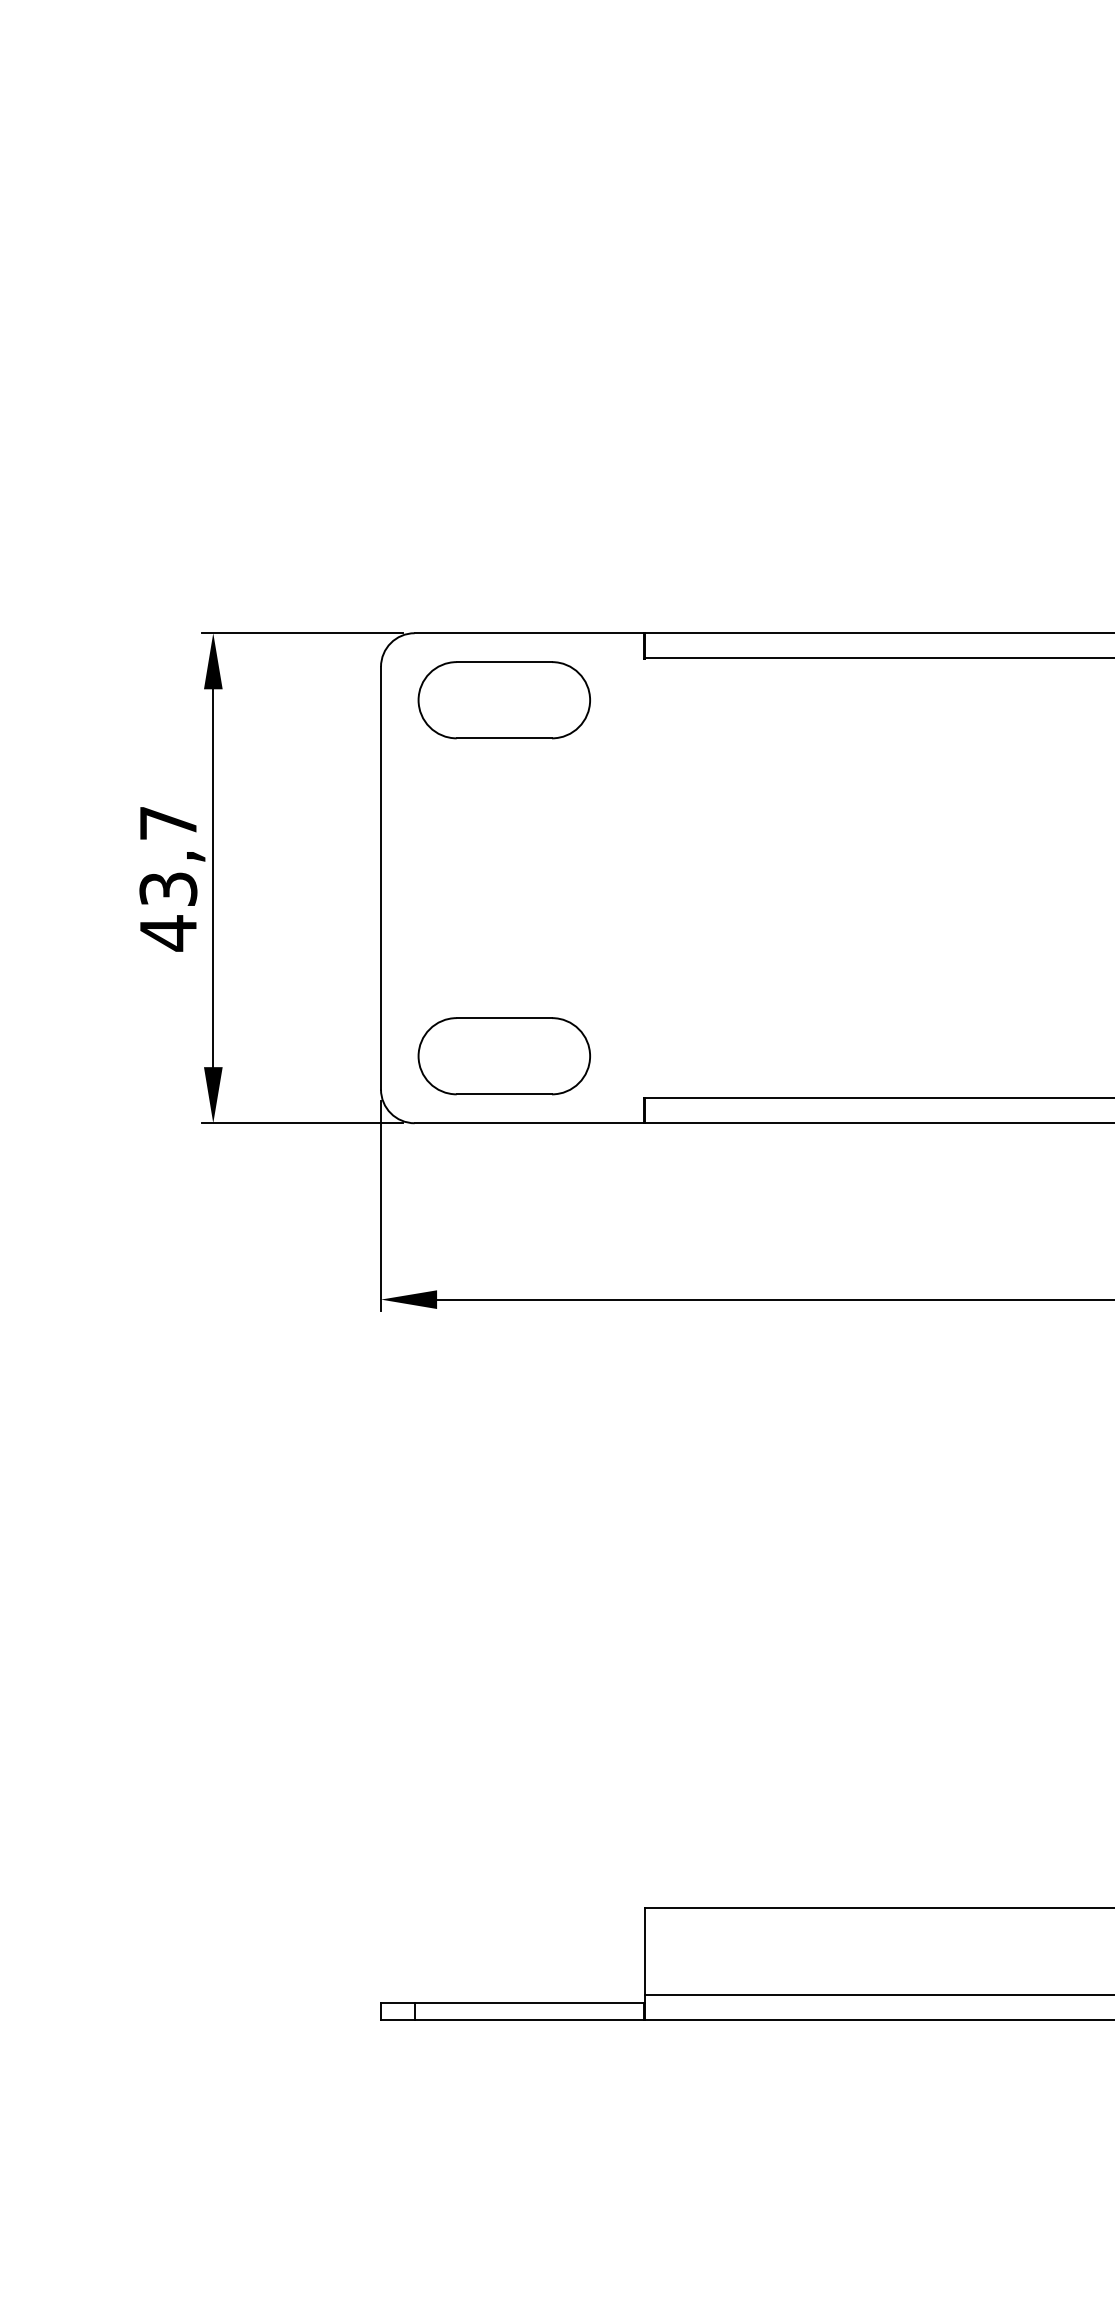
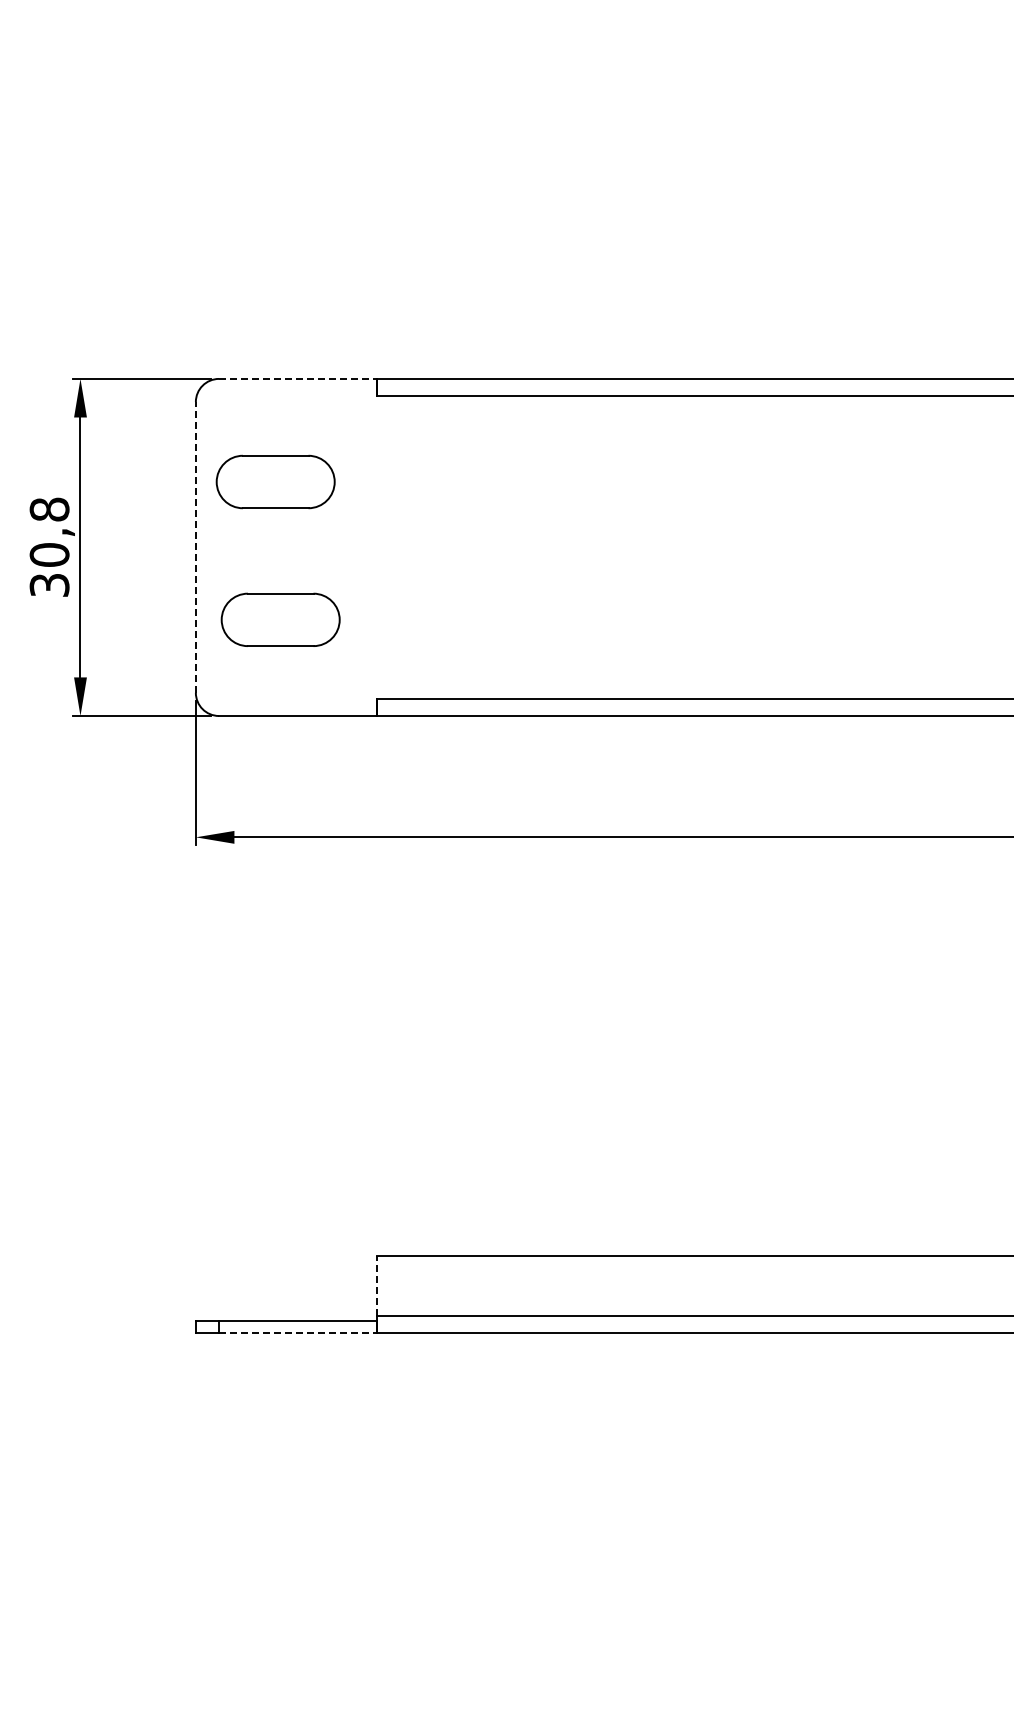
line: (530, 632) -> (298, 378), solid -> dashed
part: (504, 699) -> (275, 481), moved
line: (380, 876) -> (195, 546), solid -> dashed
text: (168, 878) -> (49, 547), 43,7 -> 30,8
part: (504, 1055) -> (280, 619), moved
line: (645, 1951) -> (377, 1285), solid -> dashed
line: (530, 2020) -> (298, 1333), solid -> dashed

